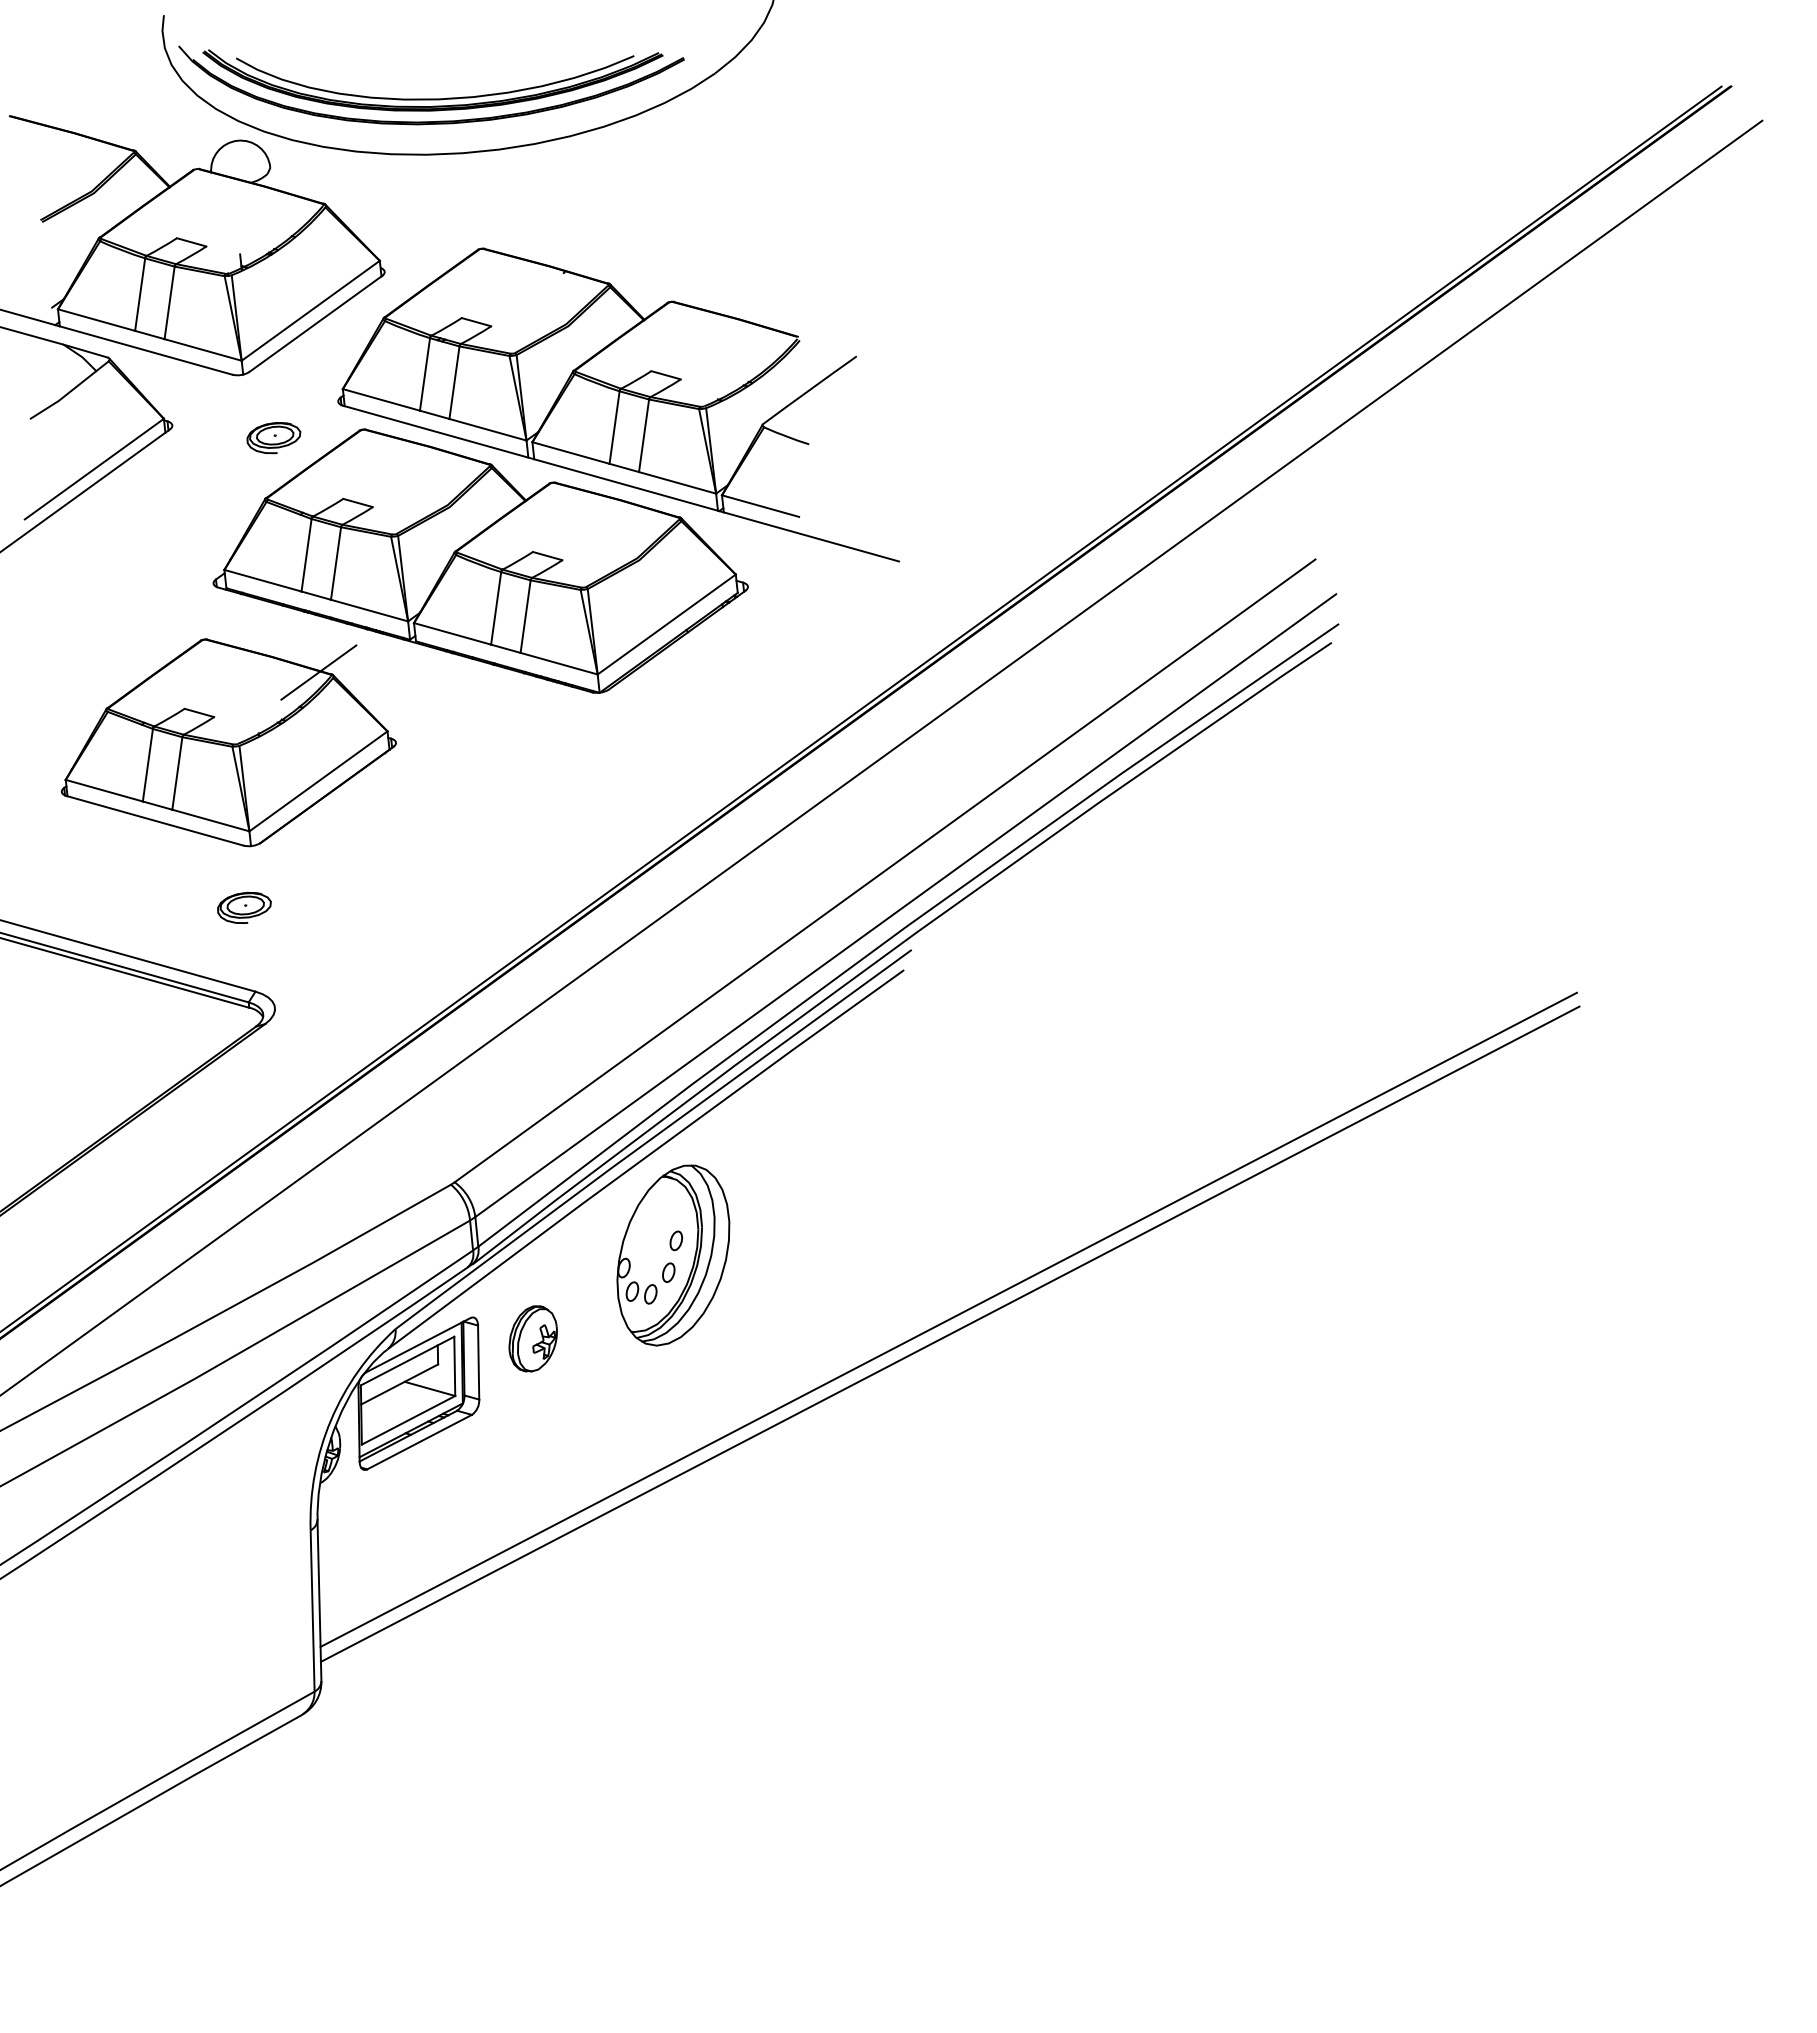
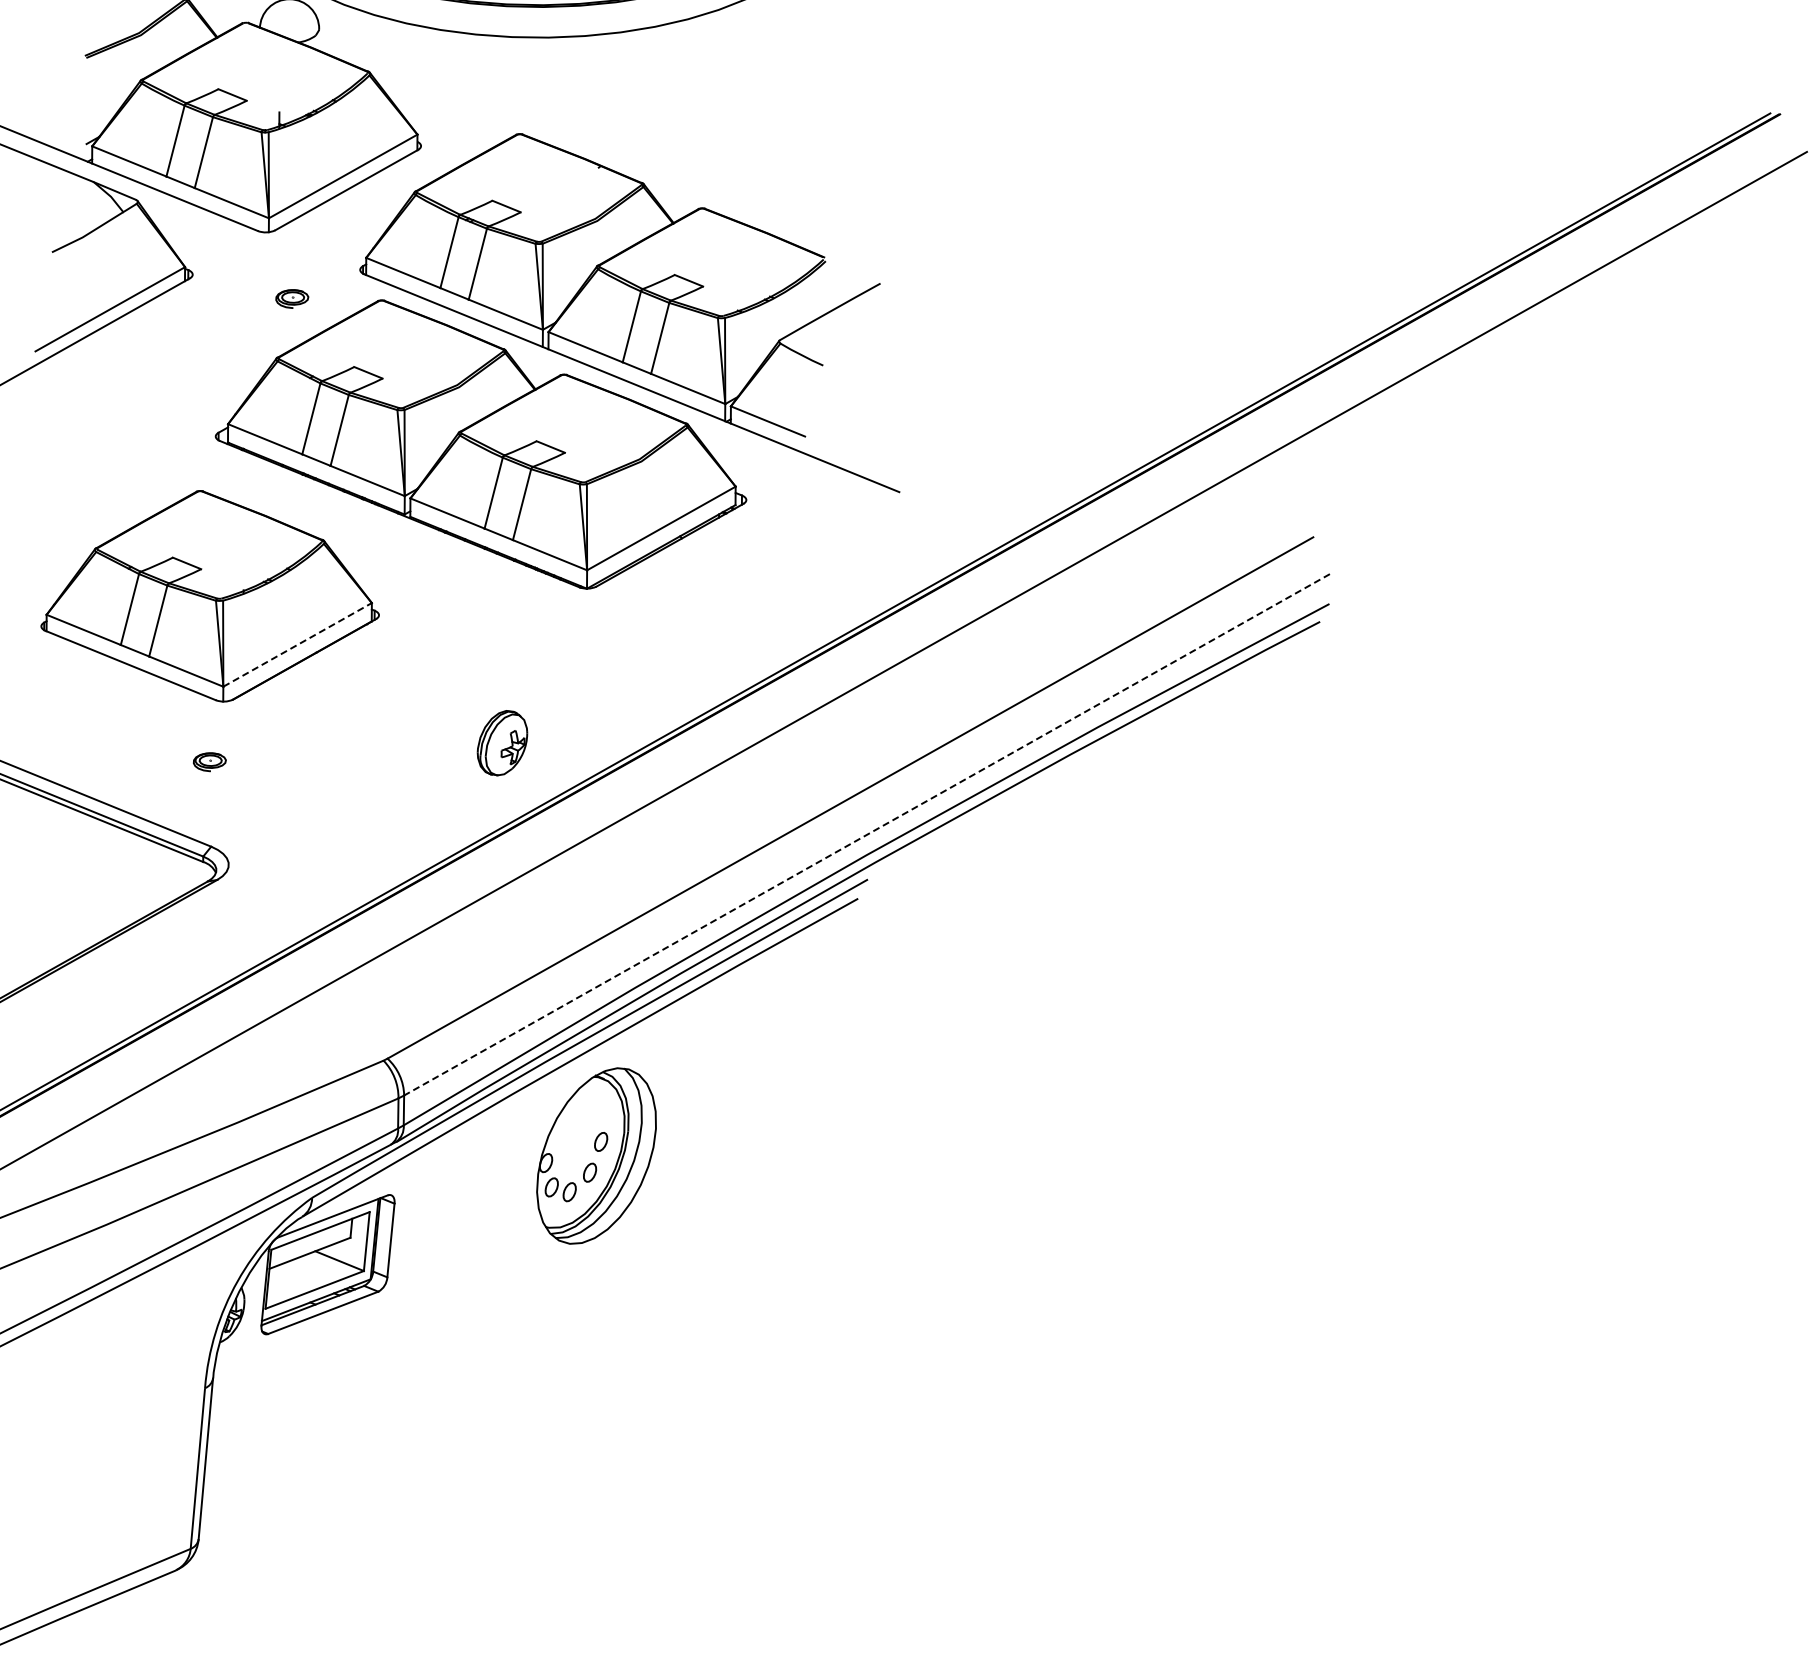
part: (273, 438) -> (291, 299), size x0.6
line: (318, 672) -> (309, 536), removed
line: (318, 781) -> (297, 645), solid -> dashed
line: (905, 905) -> (866, 834), solid -> dashed
part: (244, 907) -> (209, 761), size x0.6
line: (948, 1319) -> (862, 1250), removed
line: (949, 1333) -> (862, 1264), removed
part: (532, 1338) -> (501, 742), moved

